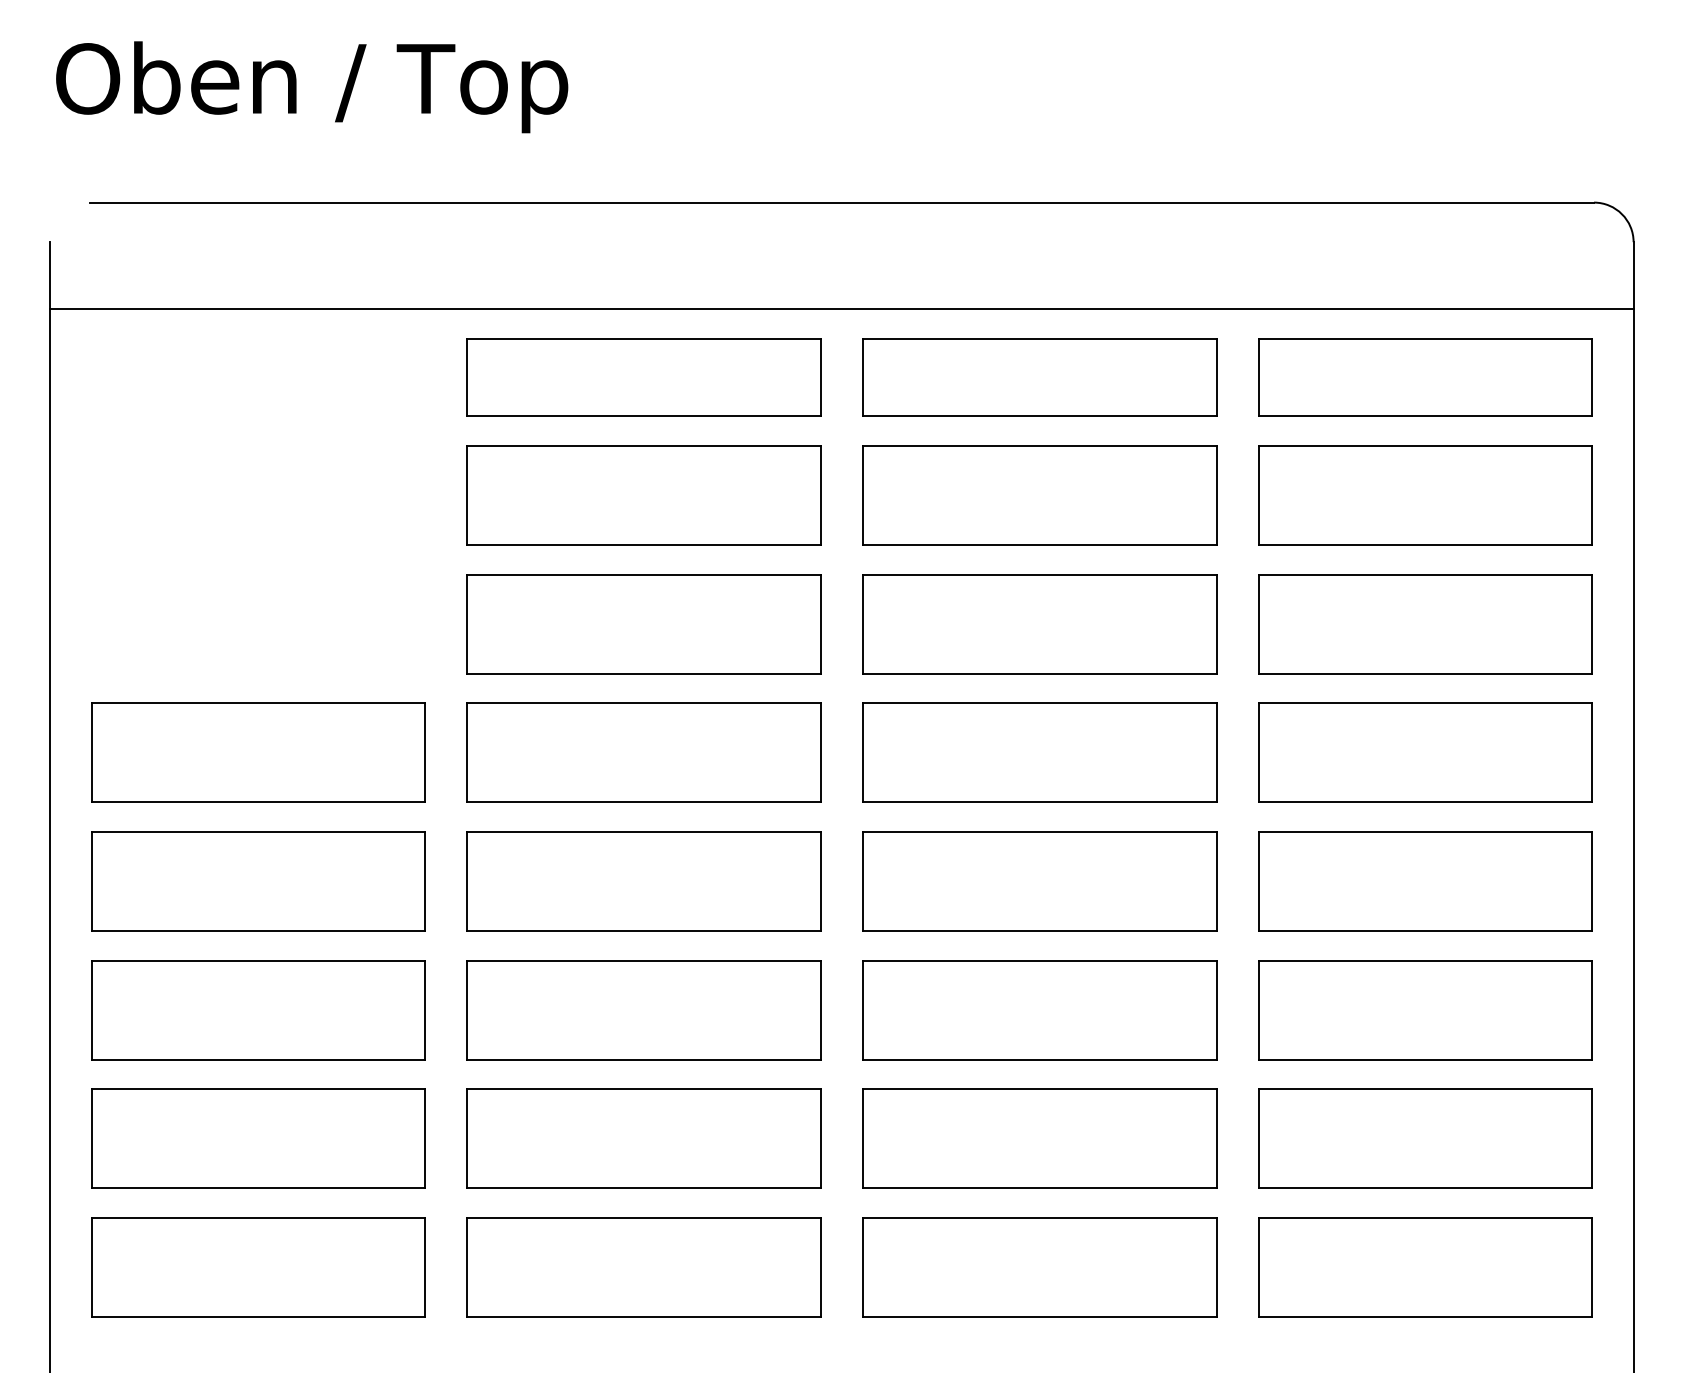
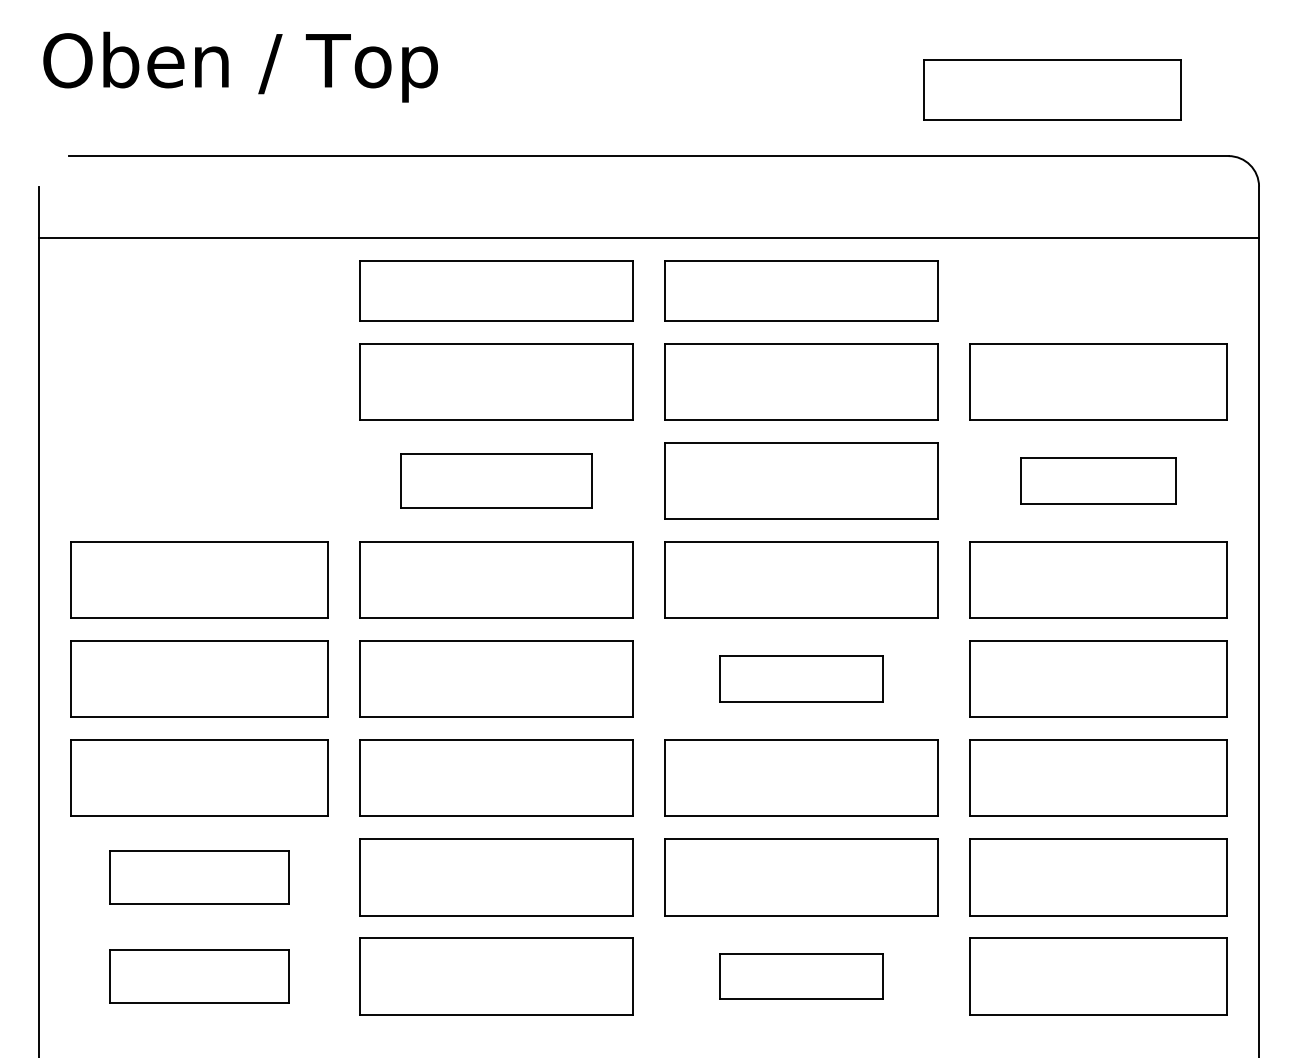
part: (1425, 377) -> (1052, 89), moved
part: (644, 623) -> (496, 480), size x0.7
part: (1425, 623) -> (1098, 480), size x0.6
part: (1039, 880) -> (801, 678), size x0.6
part: (258, 1138) -> (199, 877), size x0.7
part: (258, 1267) -> (199, 976), size x0.7
part: (1039, 1267) -> (801, 976), size x0.6

